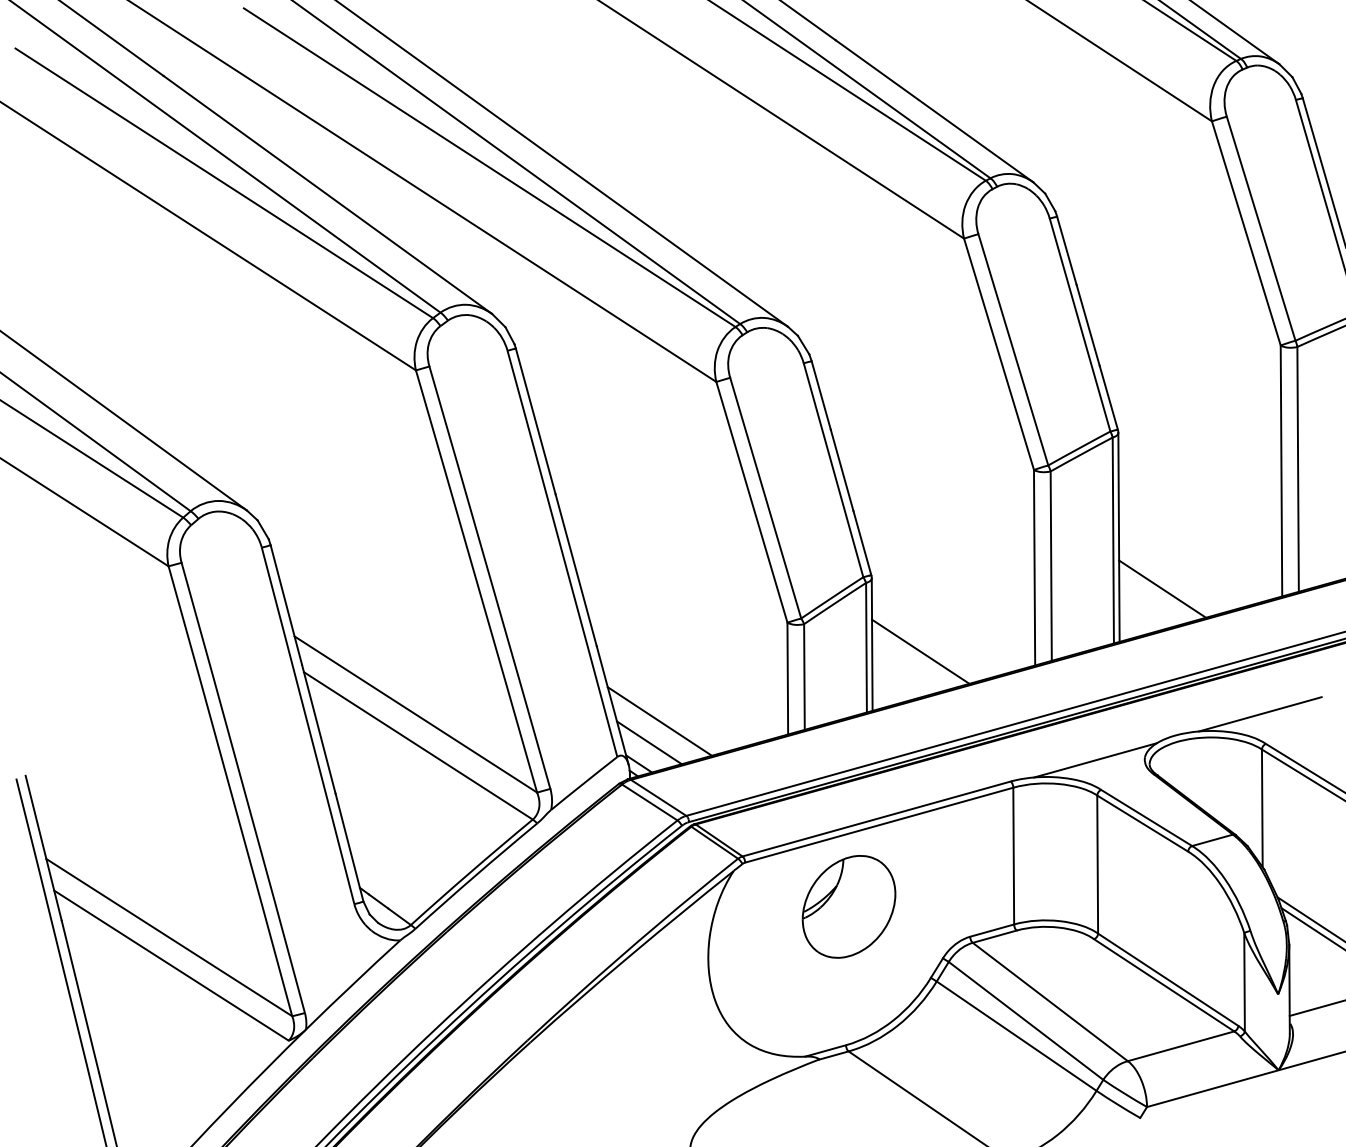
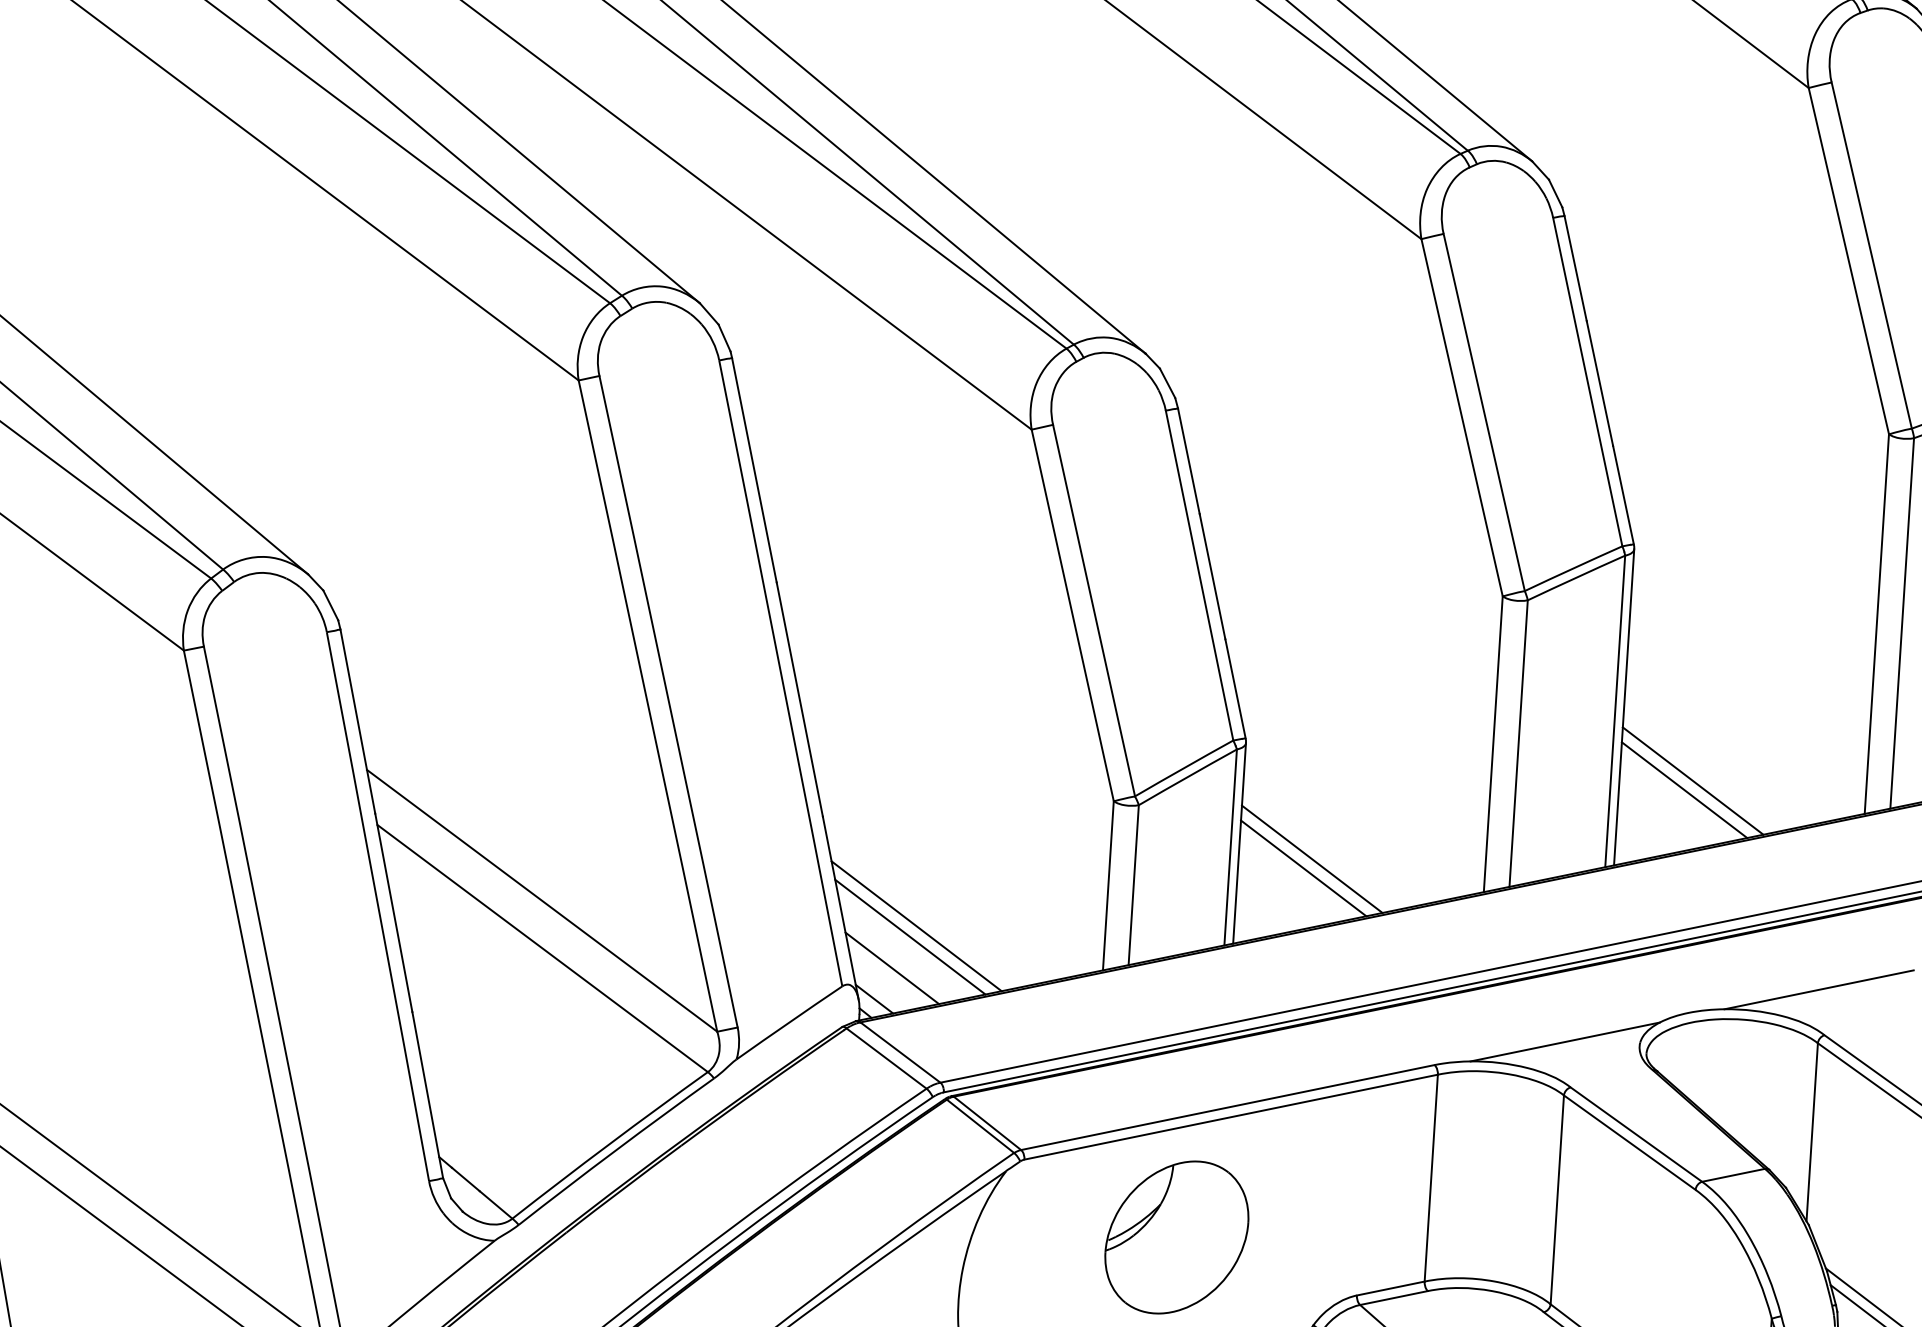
line: (1167, 582) -> (1692, 780), added
line: (915, 657) -> (1303, 867), added
line: (663, 713) -> (916, 925), added

